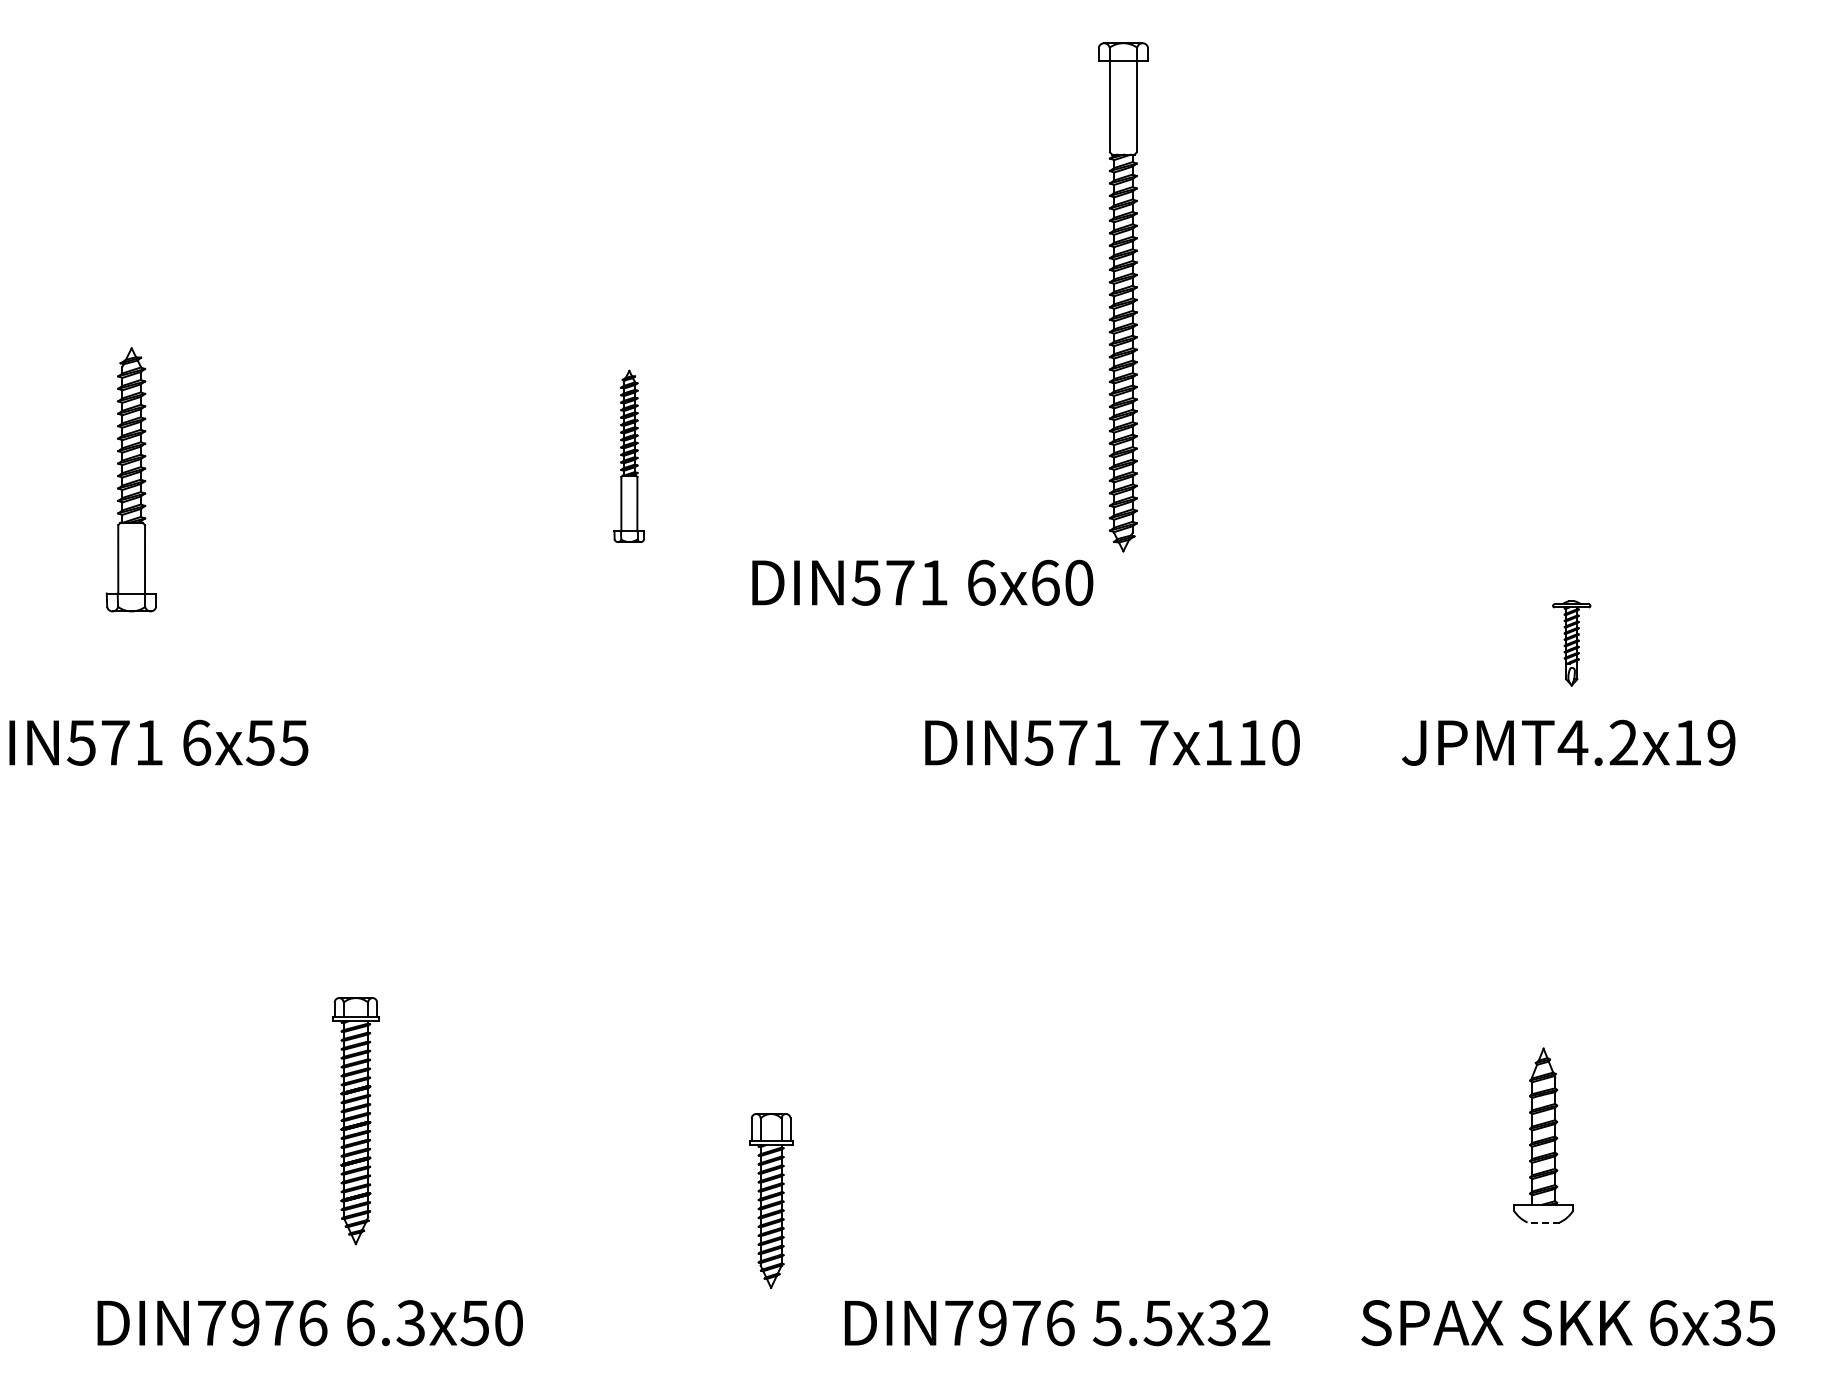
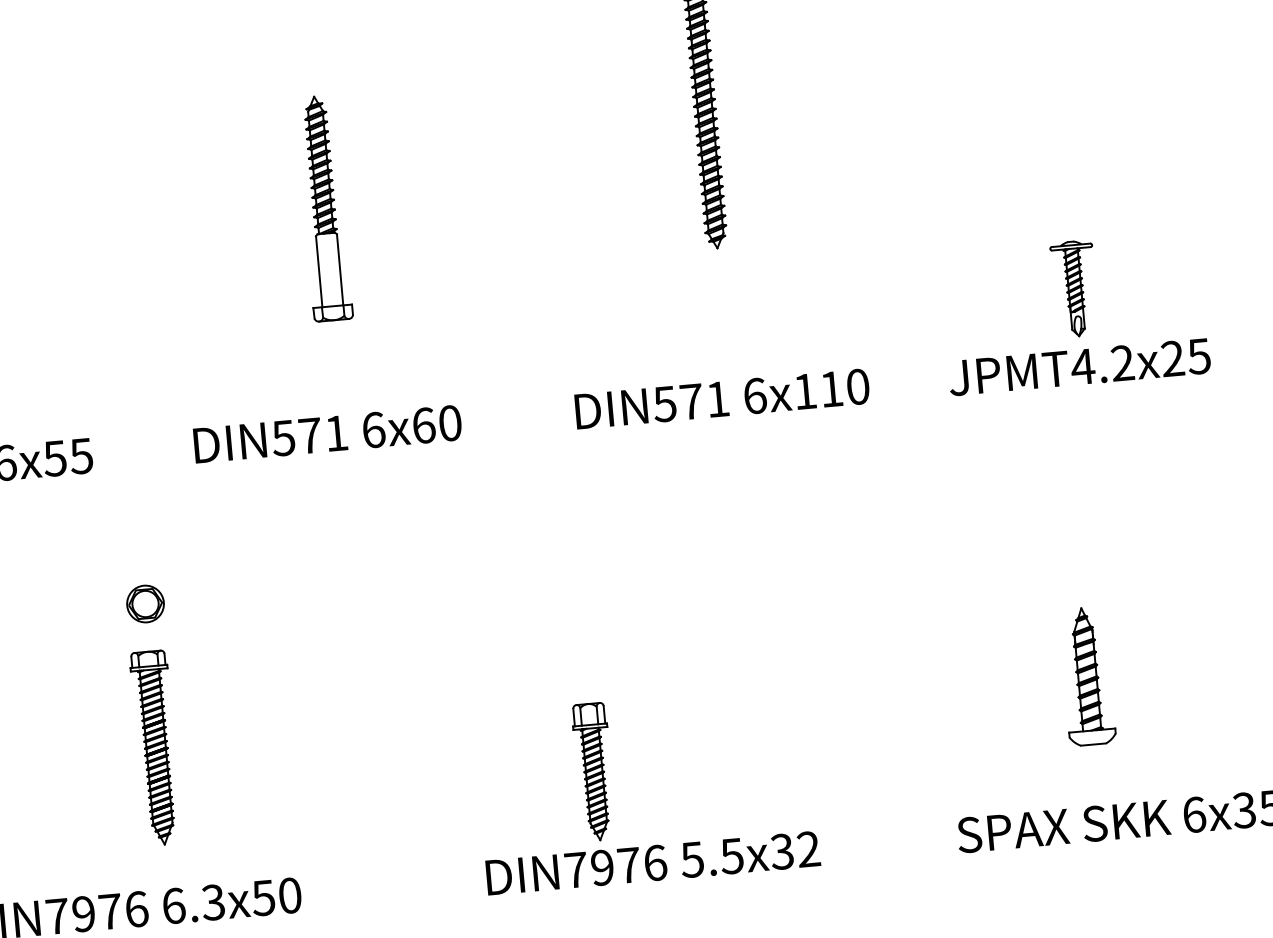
part: (628, 456) -> (323, 208), size x1.67
text: (922, 582) -> (327, 433), moved
part: (1571, 643) -> (1074, 289), size x1.43
text: (1154, 742) -> (755, 395), 7 -> 6
text: (1704, 742) -> (1185, 357), 19 -> 25
part: (358, 937) -> (145, 604), added
part: (771, 1200) -> (594, 771), moved
line: (1543, 1222) -> (1093, 744), dashed -> solid
text: (1057, 1323) -> (653, 863), moved

